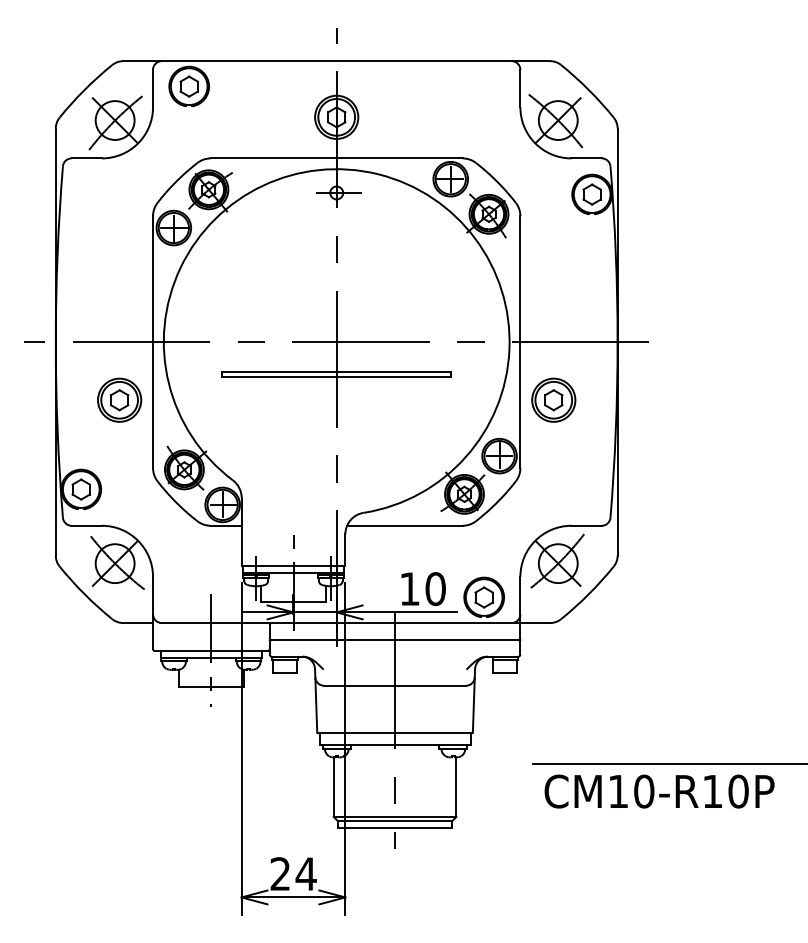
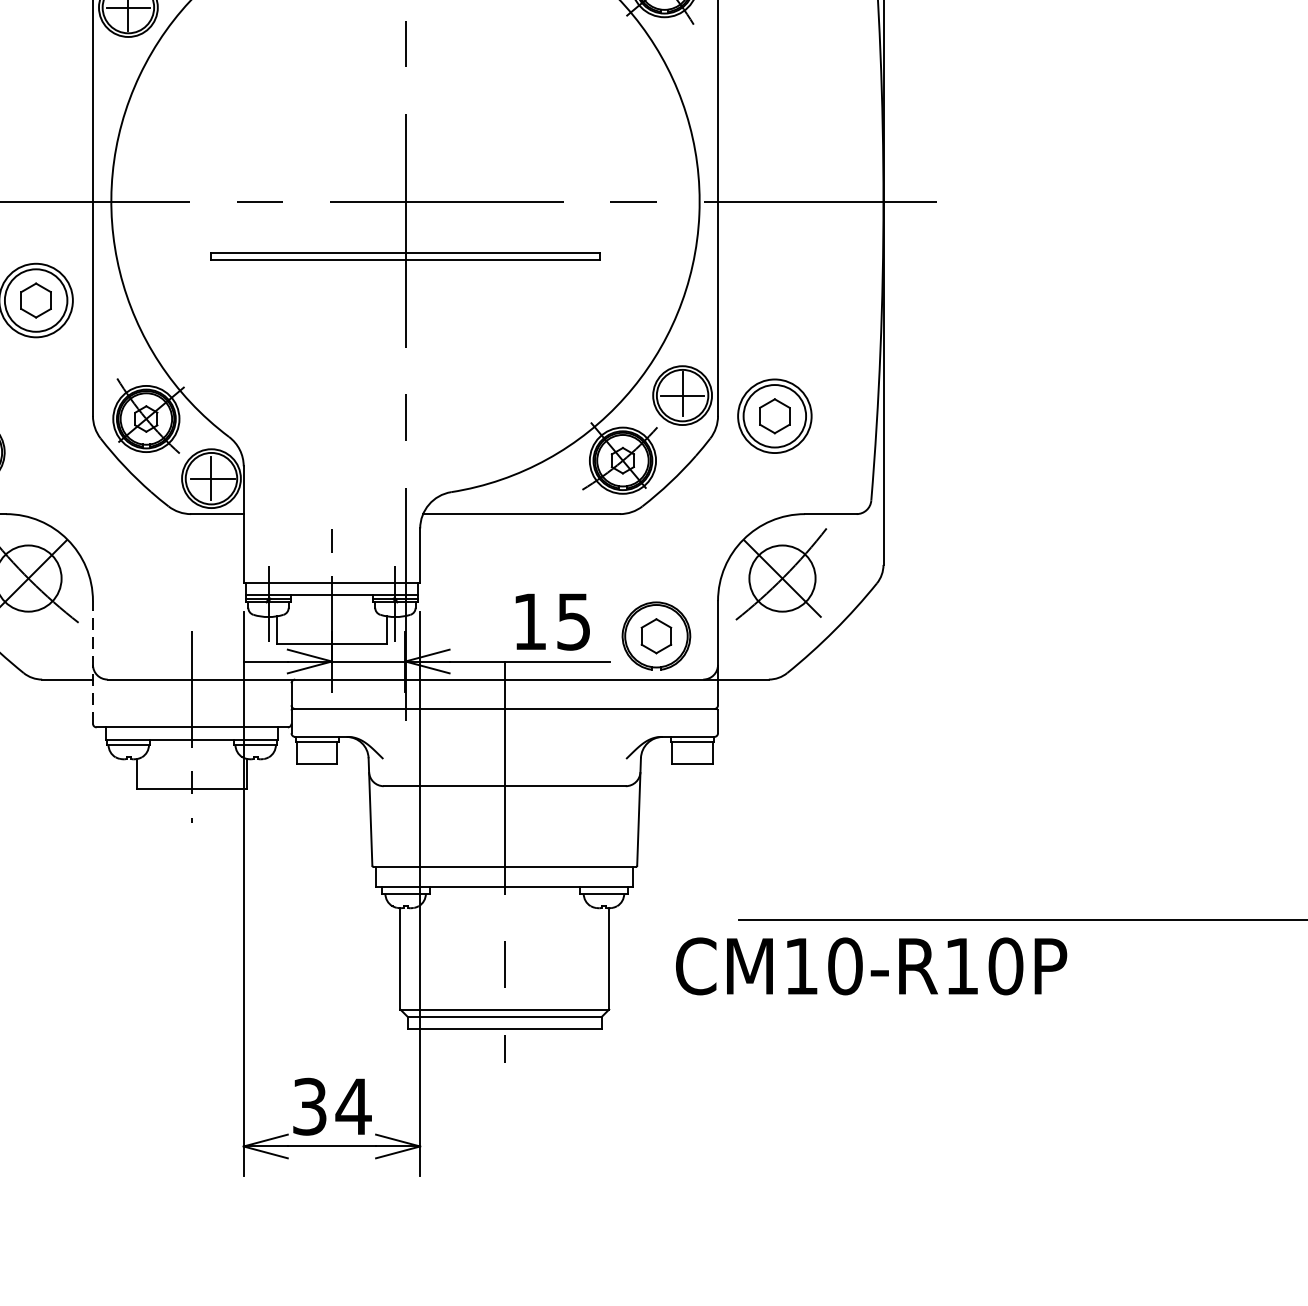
part: (553, 399) -> (774, 414), moved
text: (435, 589) -> (573, 622), 10 -> 15
line: (153, 612) -> (93, 661), solid -> dashed
text: (659, 791) -> (871, 966), moved
text: (280, 874) -> (309, 1107), 24 -> 34

